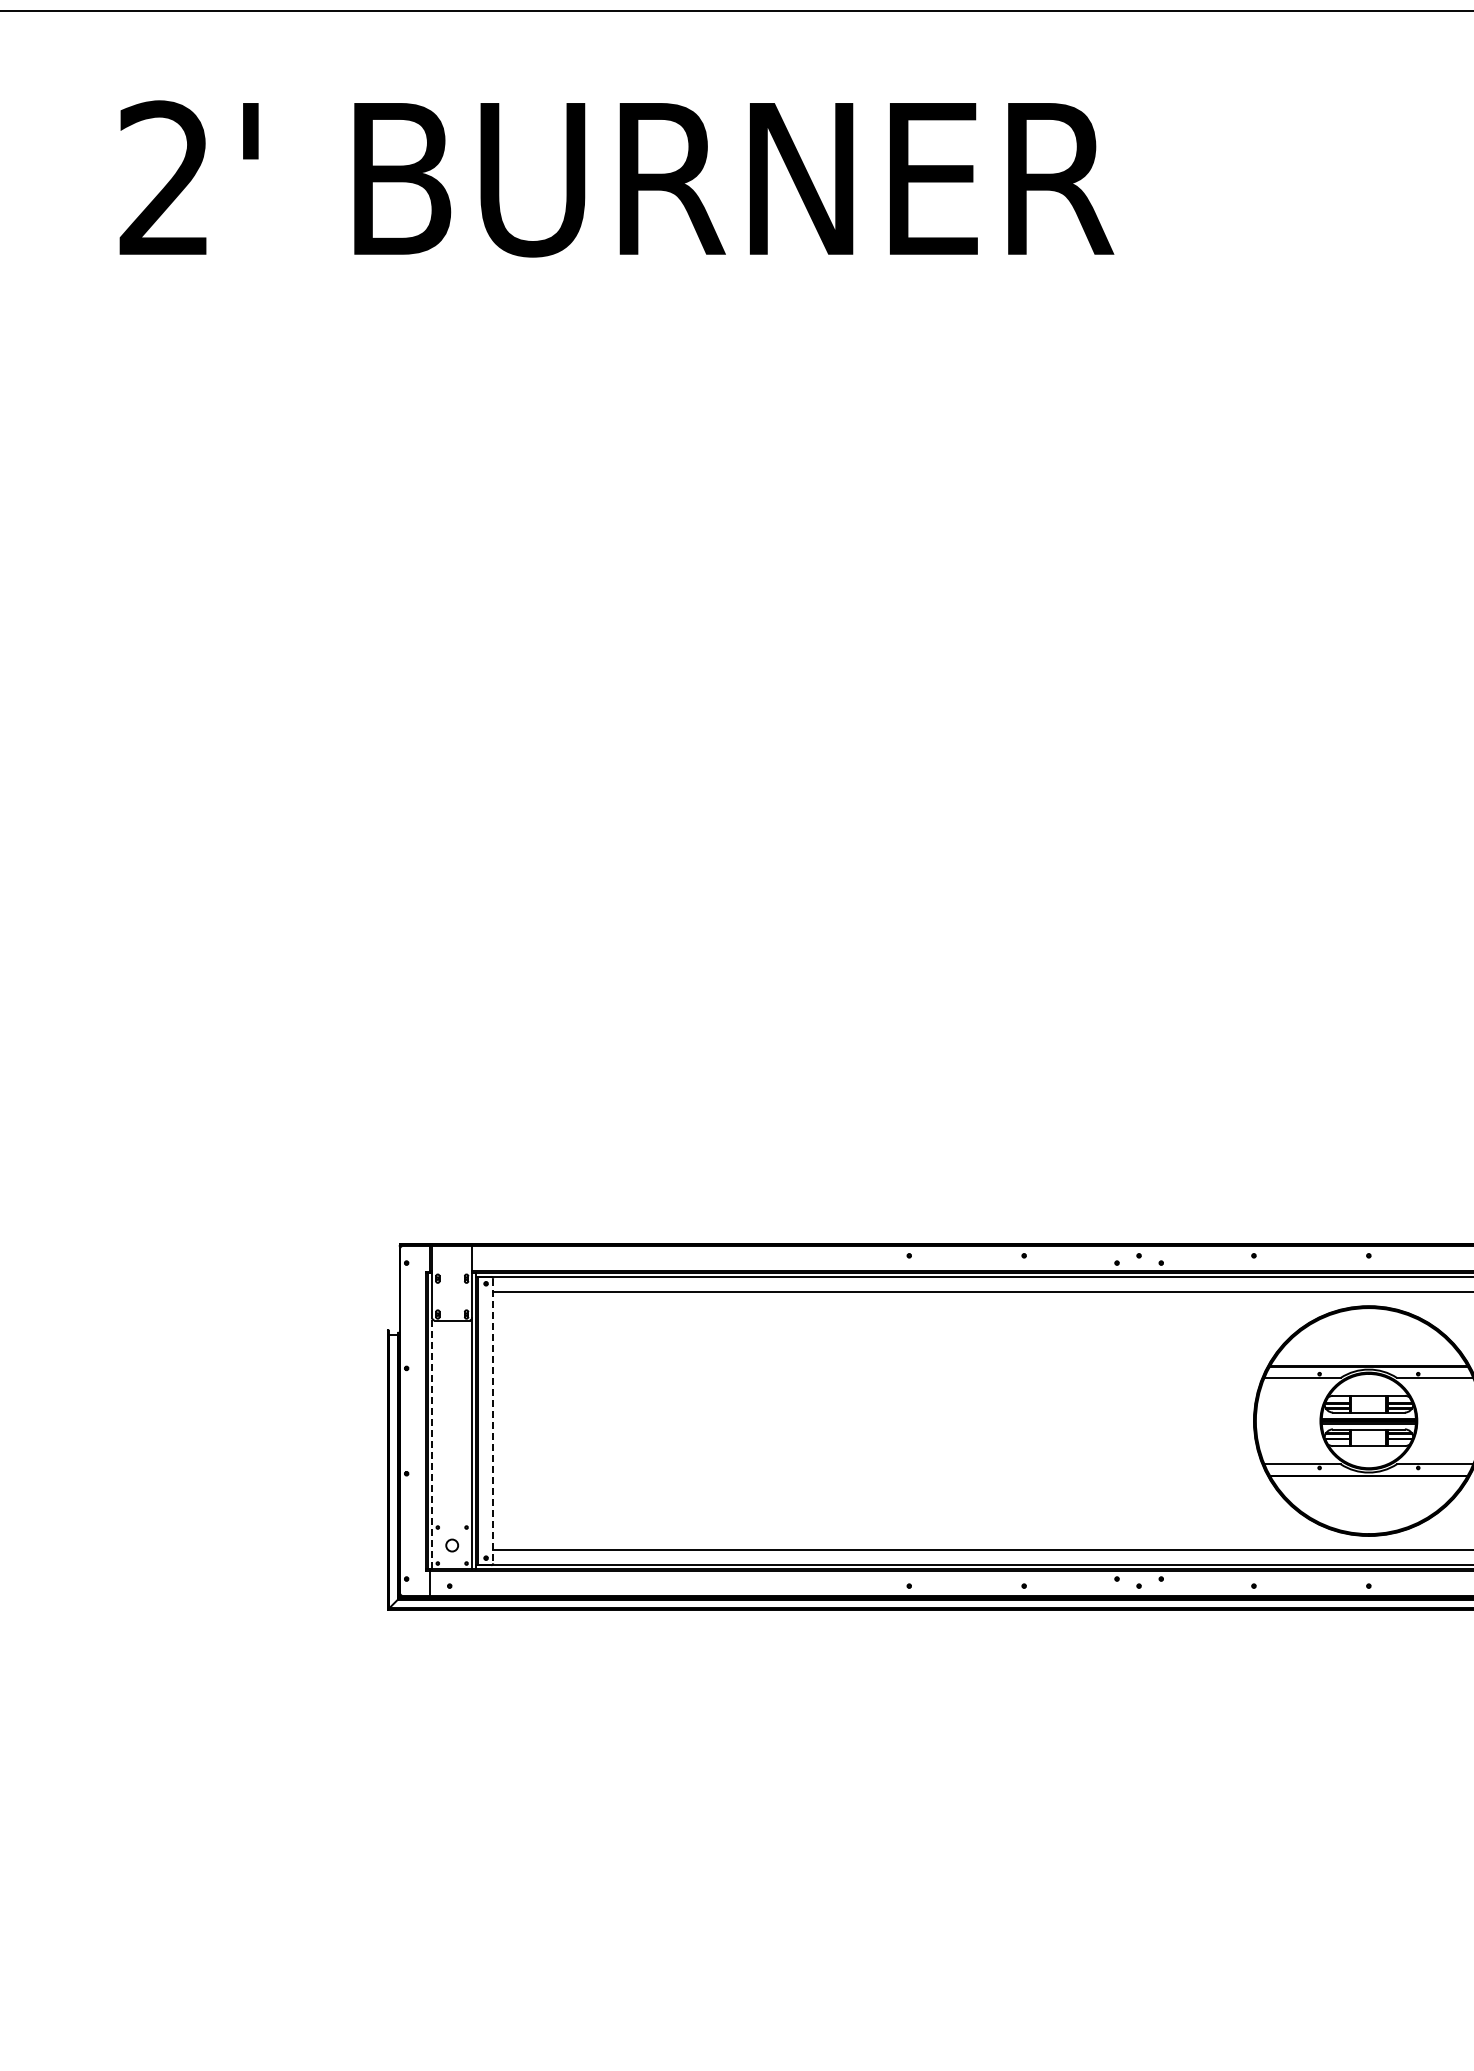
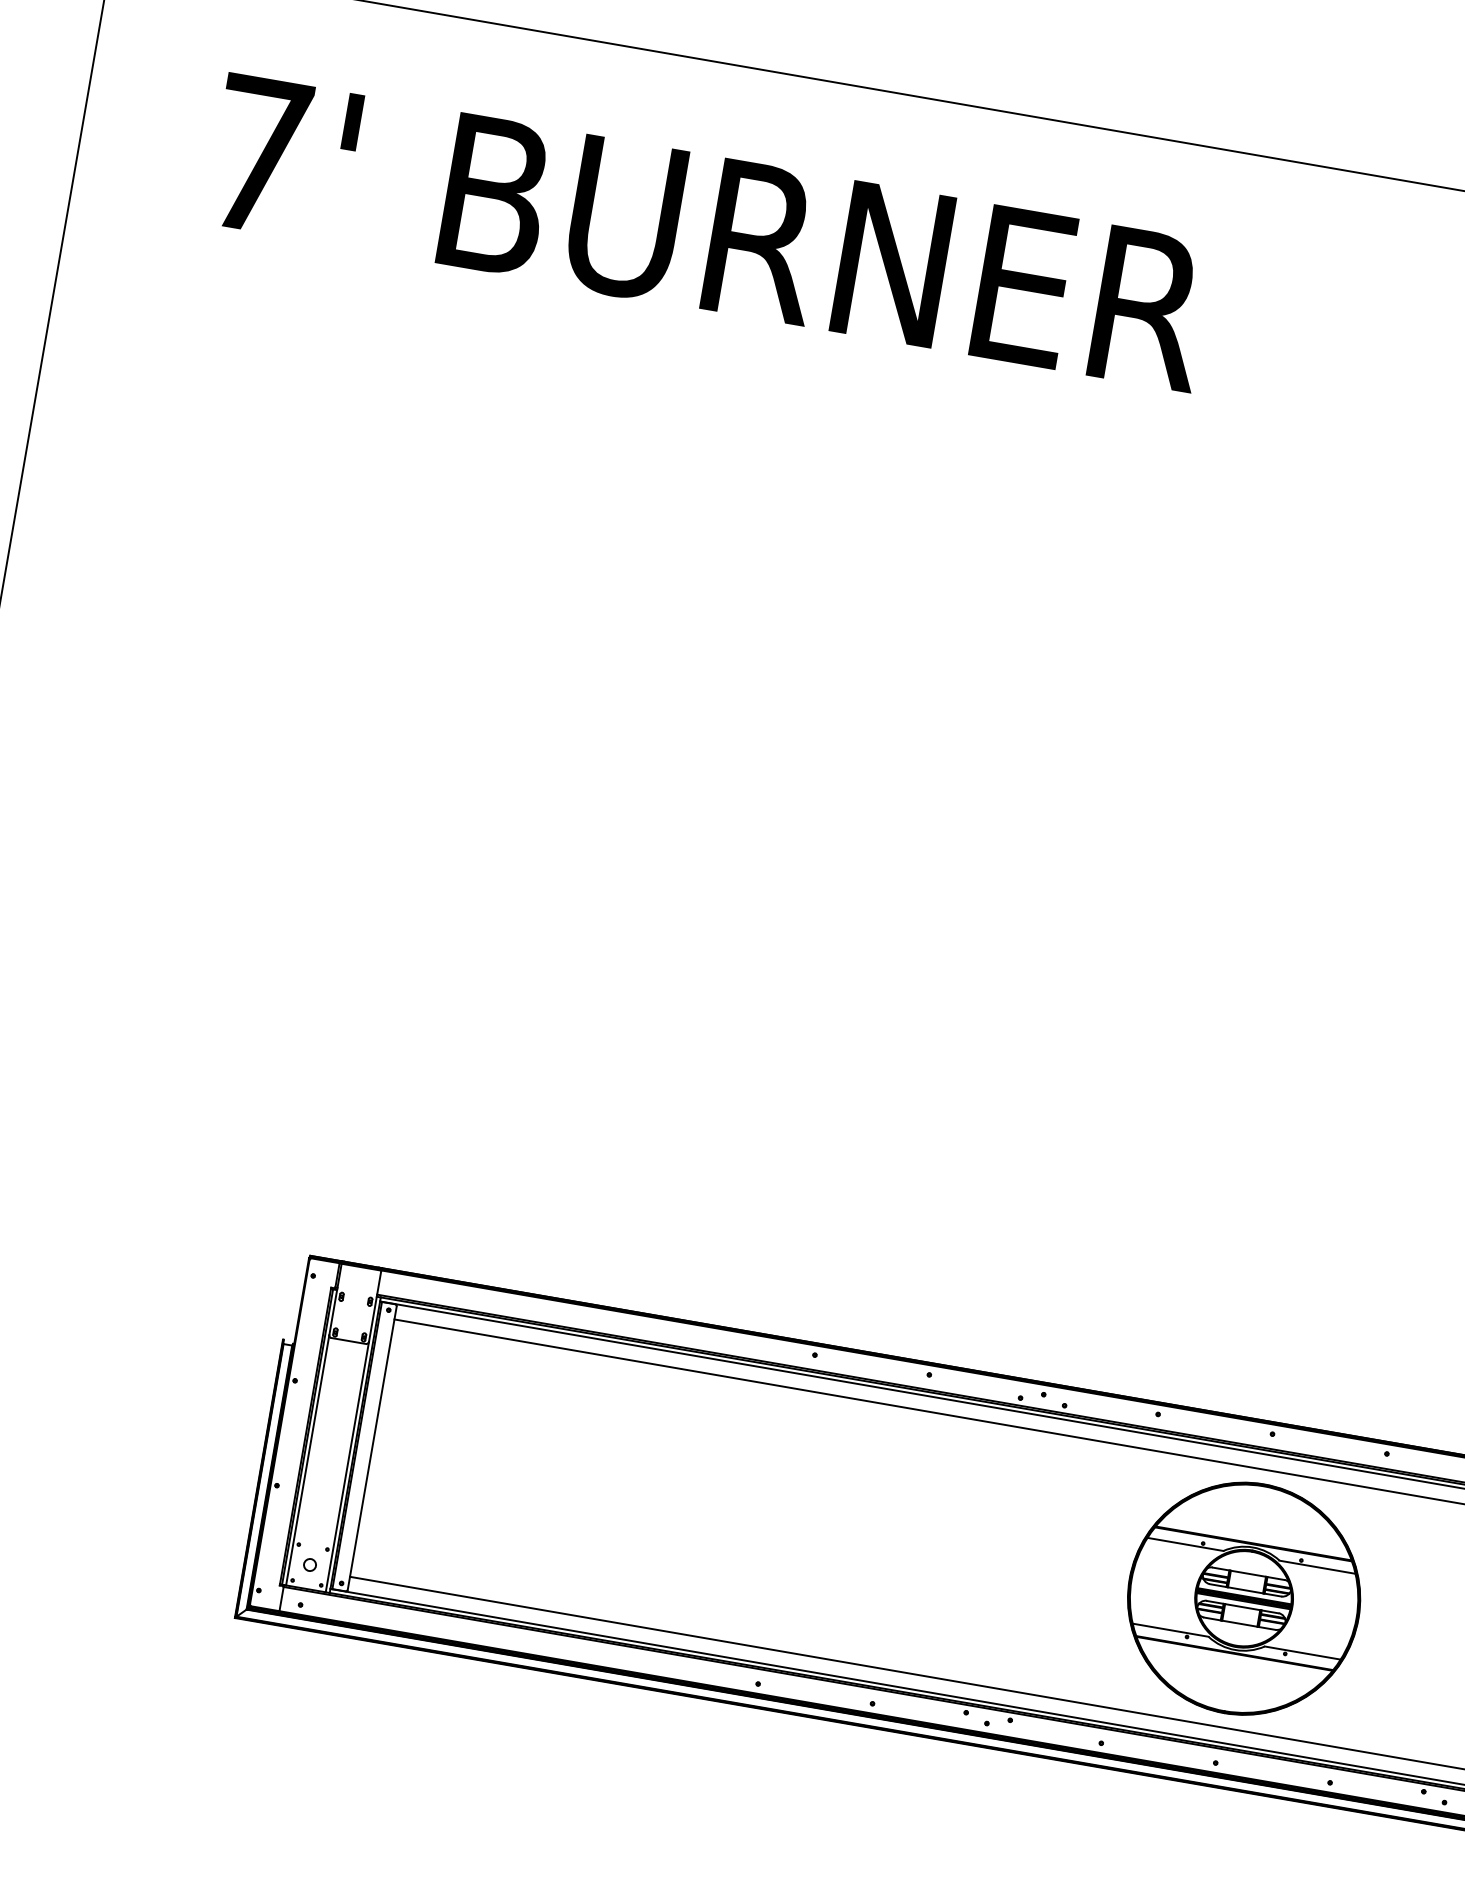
text: (164, 177) -> (258, 153), 2' -> 7'
line: (493, 1421) -> (372, 1448), dashed -> solid
line: (432, 1443) -> (307, 1460), dashed -> solid

